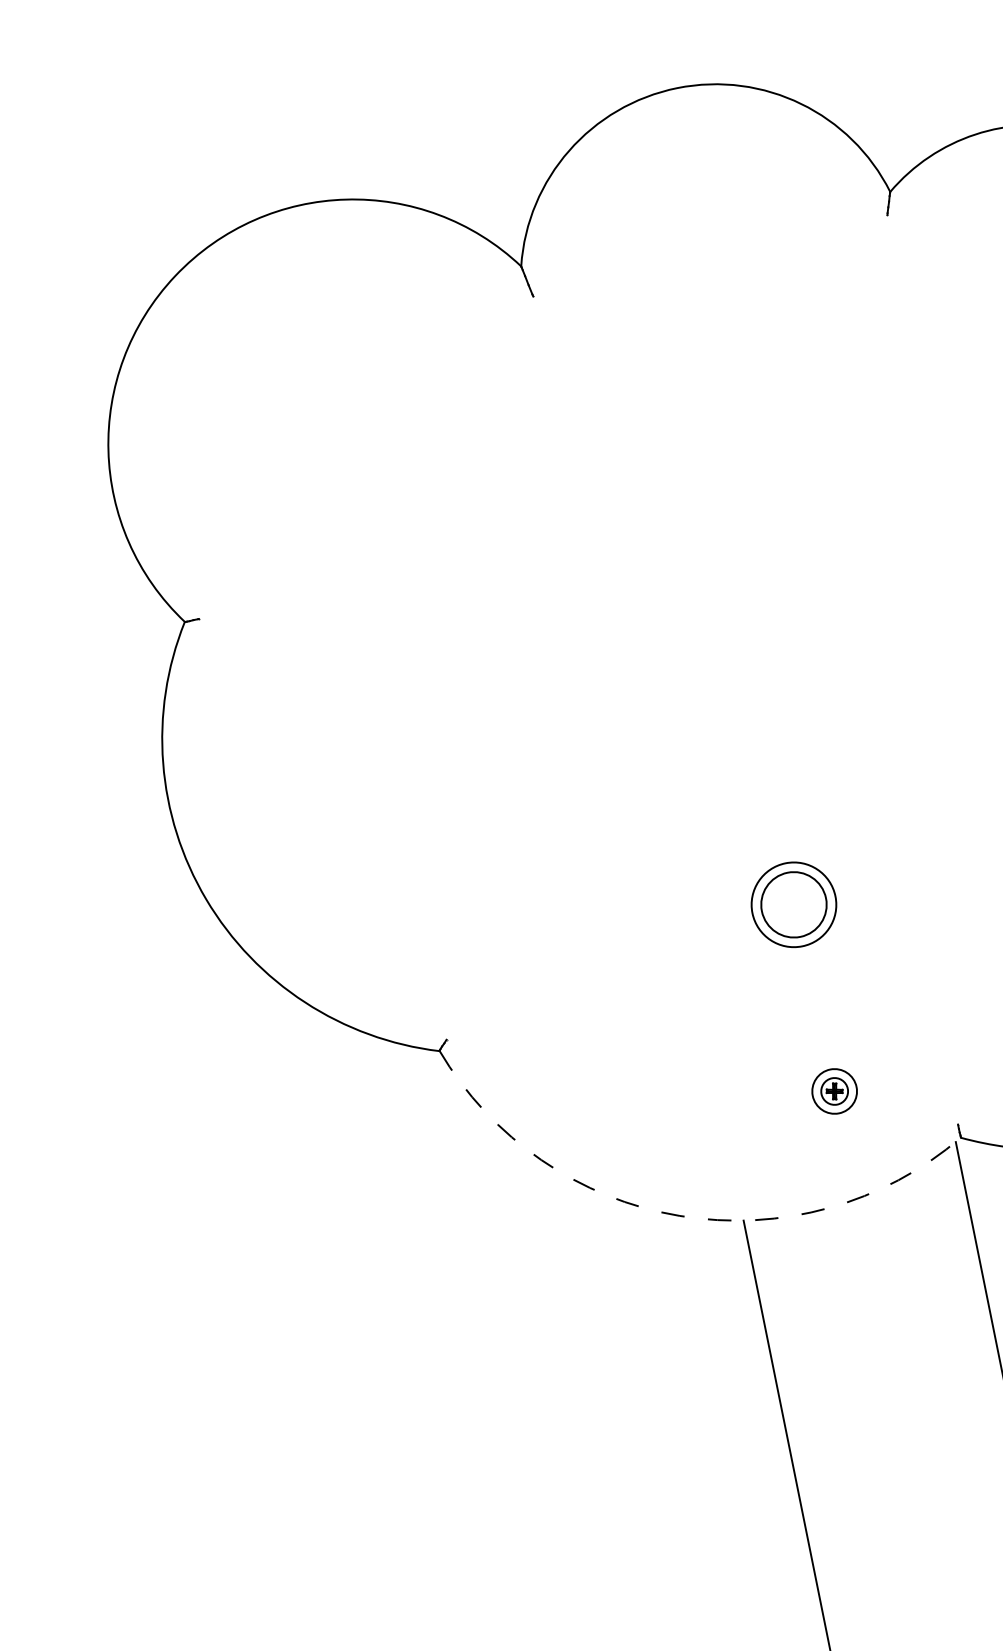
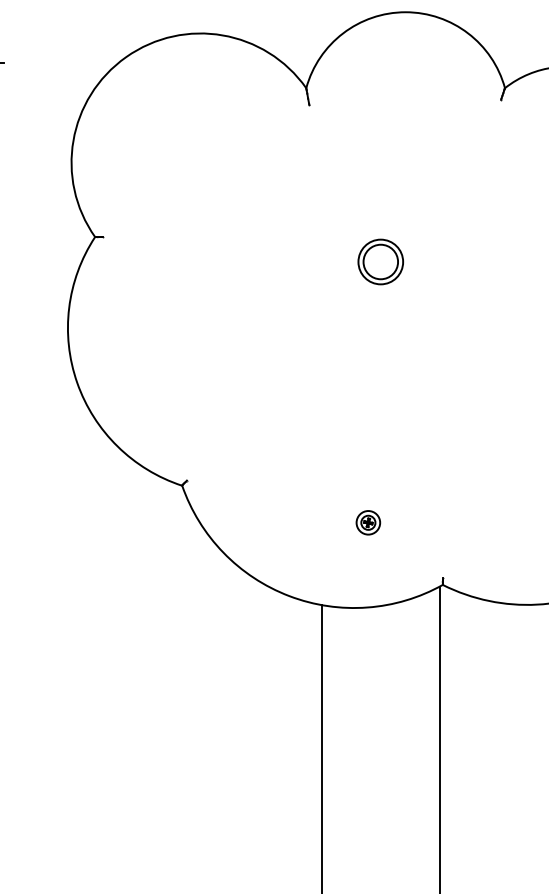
part: (793, 903) -> (380, 261), moved
part: (834, 1090) -> (368, 522), moved
arc: (680, 1216) -> (289, 596), dashed -> solid

